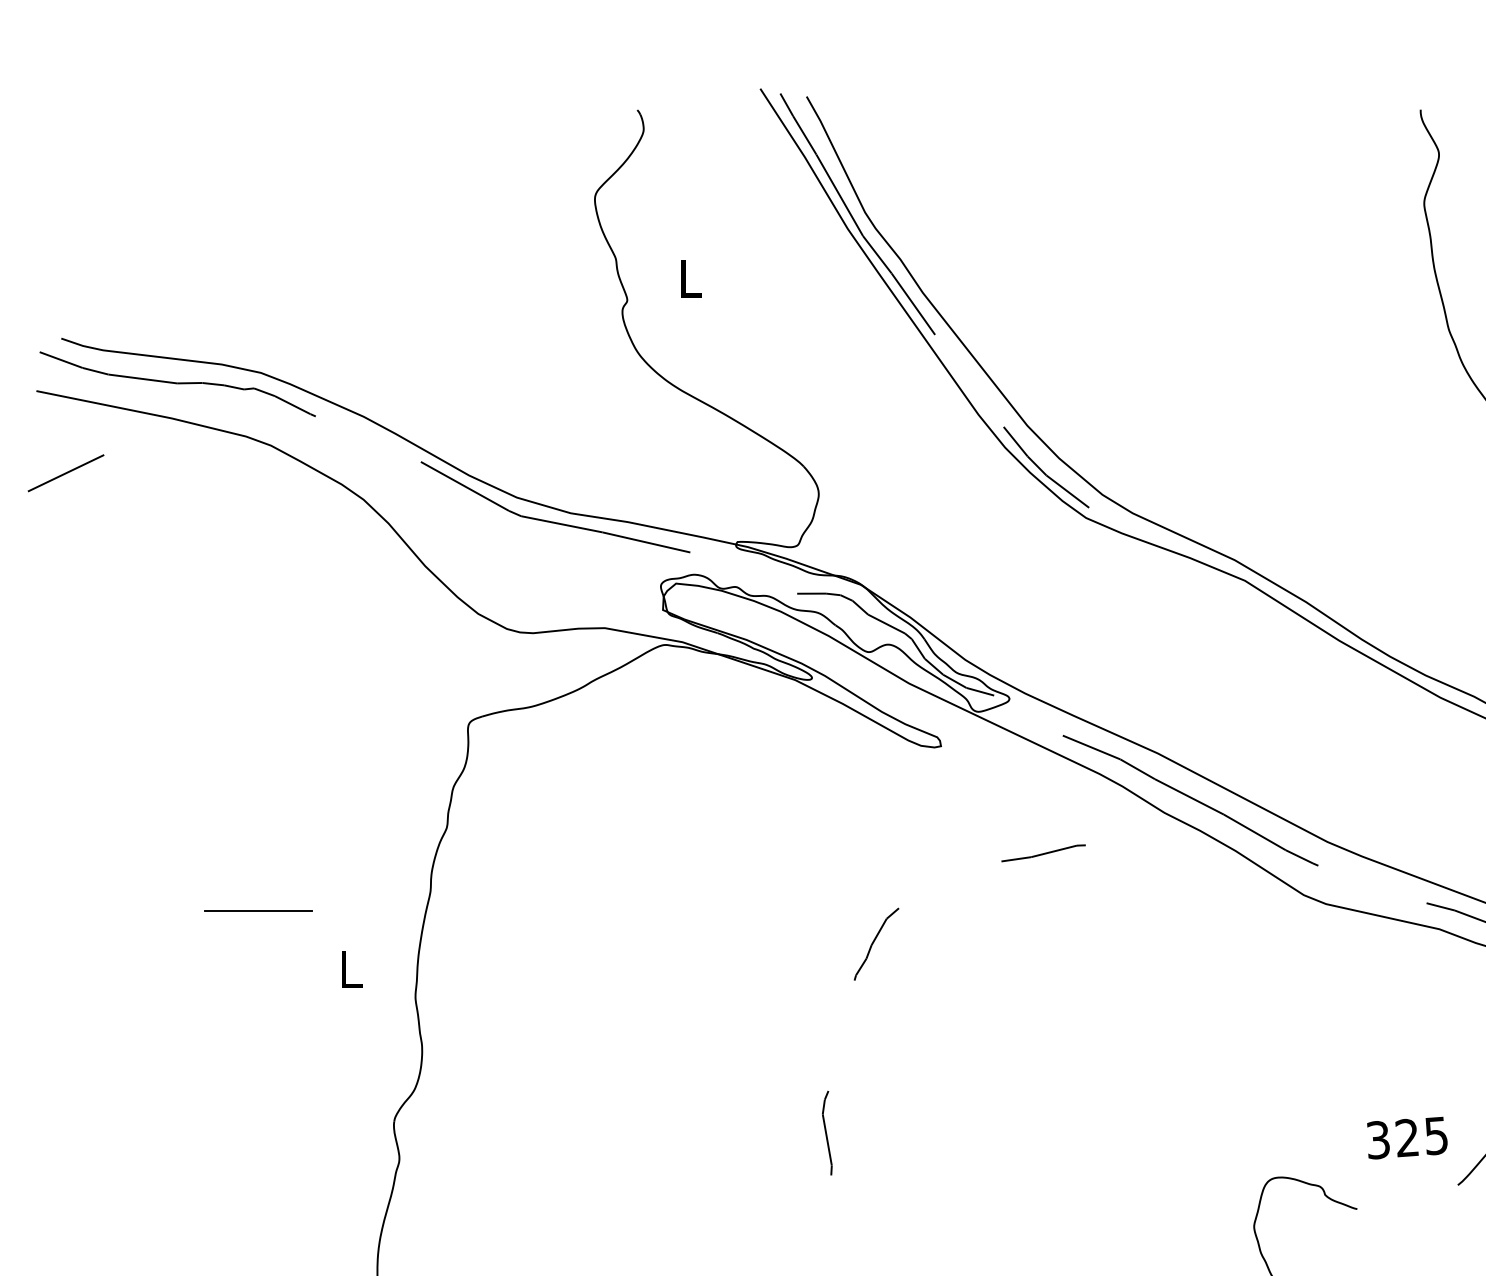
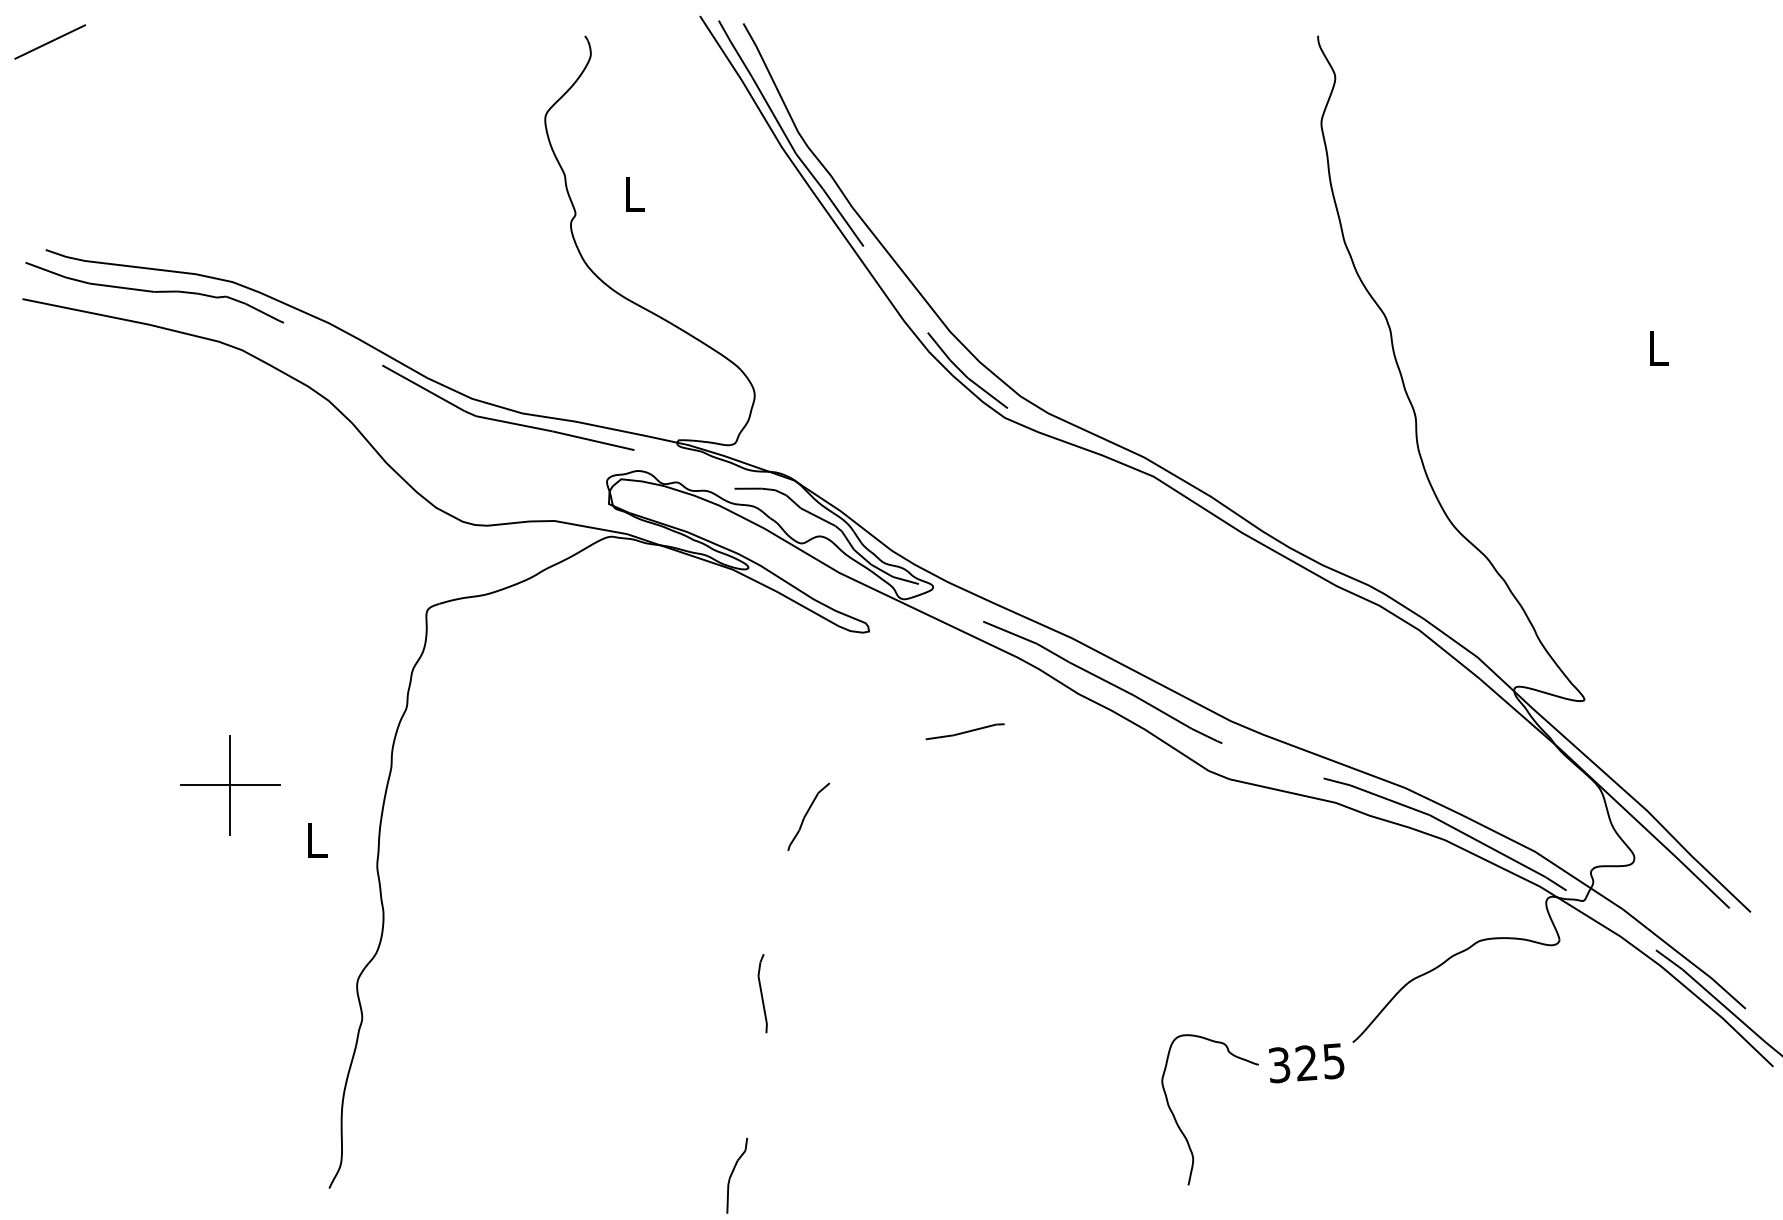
line: (66, 472) -> (50, 41), moved
line: (258, 910) -> (230, 785), added
text: (1407, 1138) -> (1306, 1063), moved

